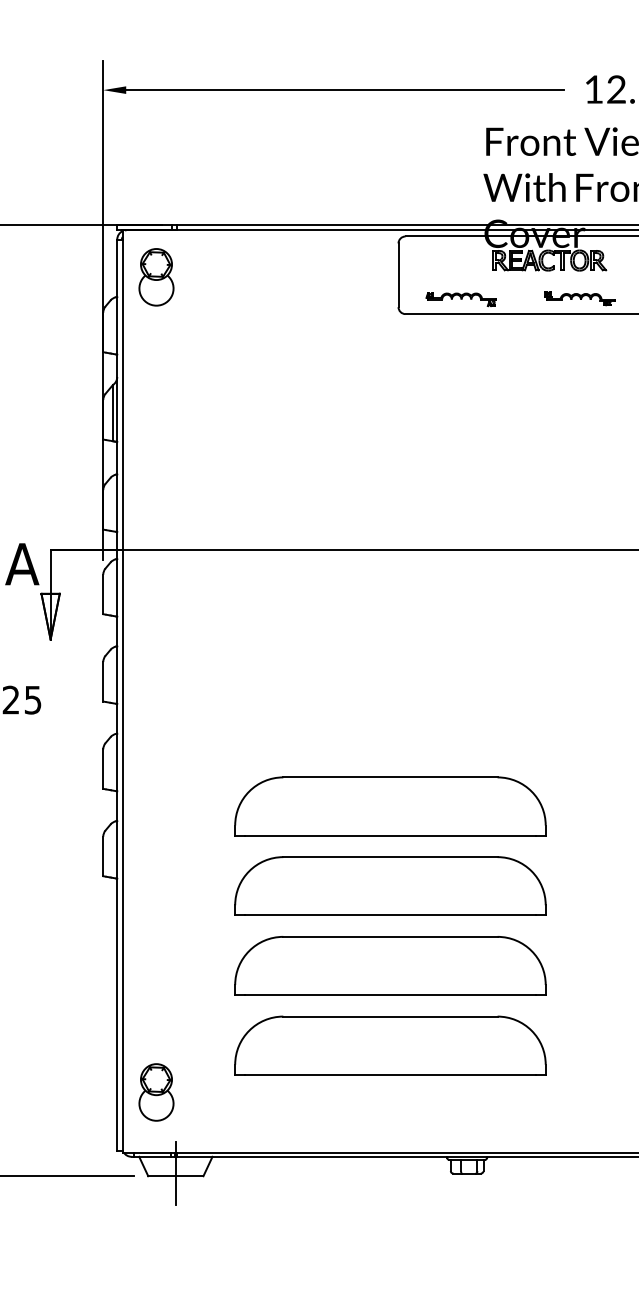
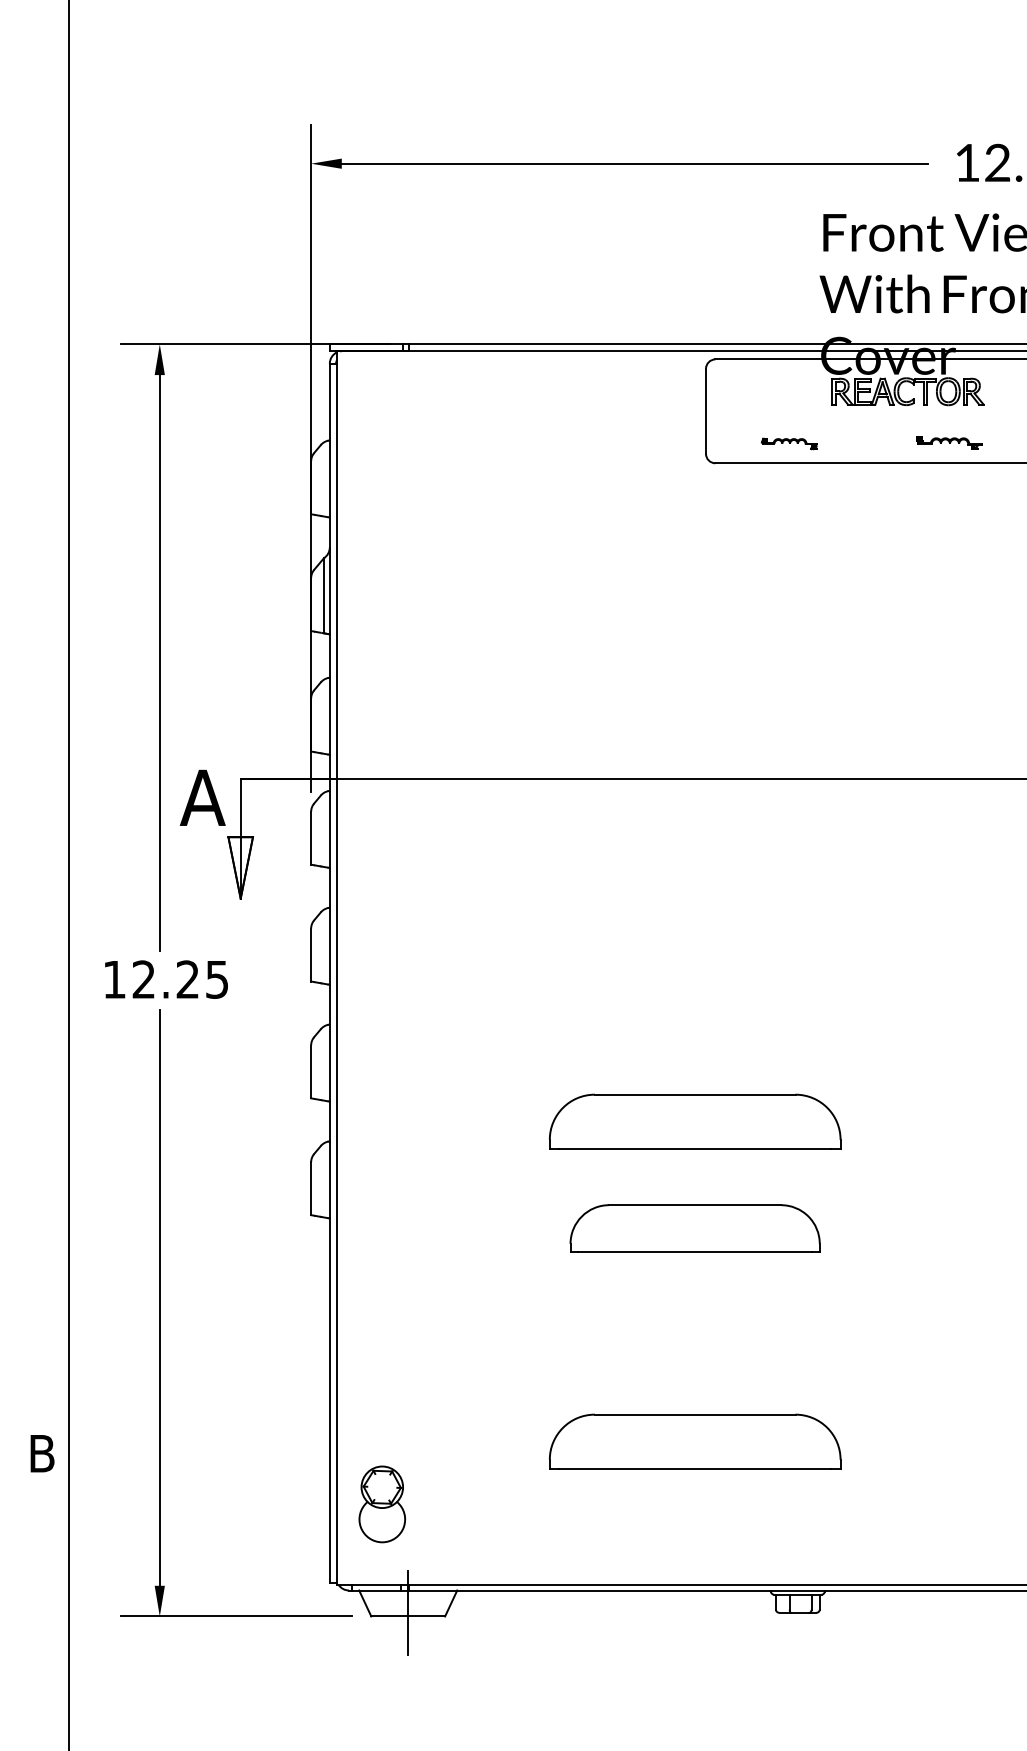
part: (156, 276) -> (382, 413), removed
part: (580, 298) -> (949, 442), size x0.7
part: (460, 299) -> (789, 443), size x0.6
part: (389, 806) -> (694, 1121), size x0.7
part: (389, 886) -> (694, 1228), size x0.6
part: (389, 965) -> (694, 1334), removed
part: (389, 1045) -> (694, 1441), size x0.7

